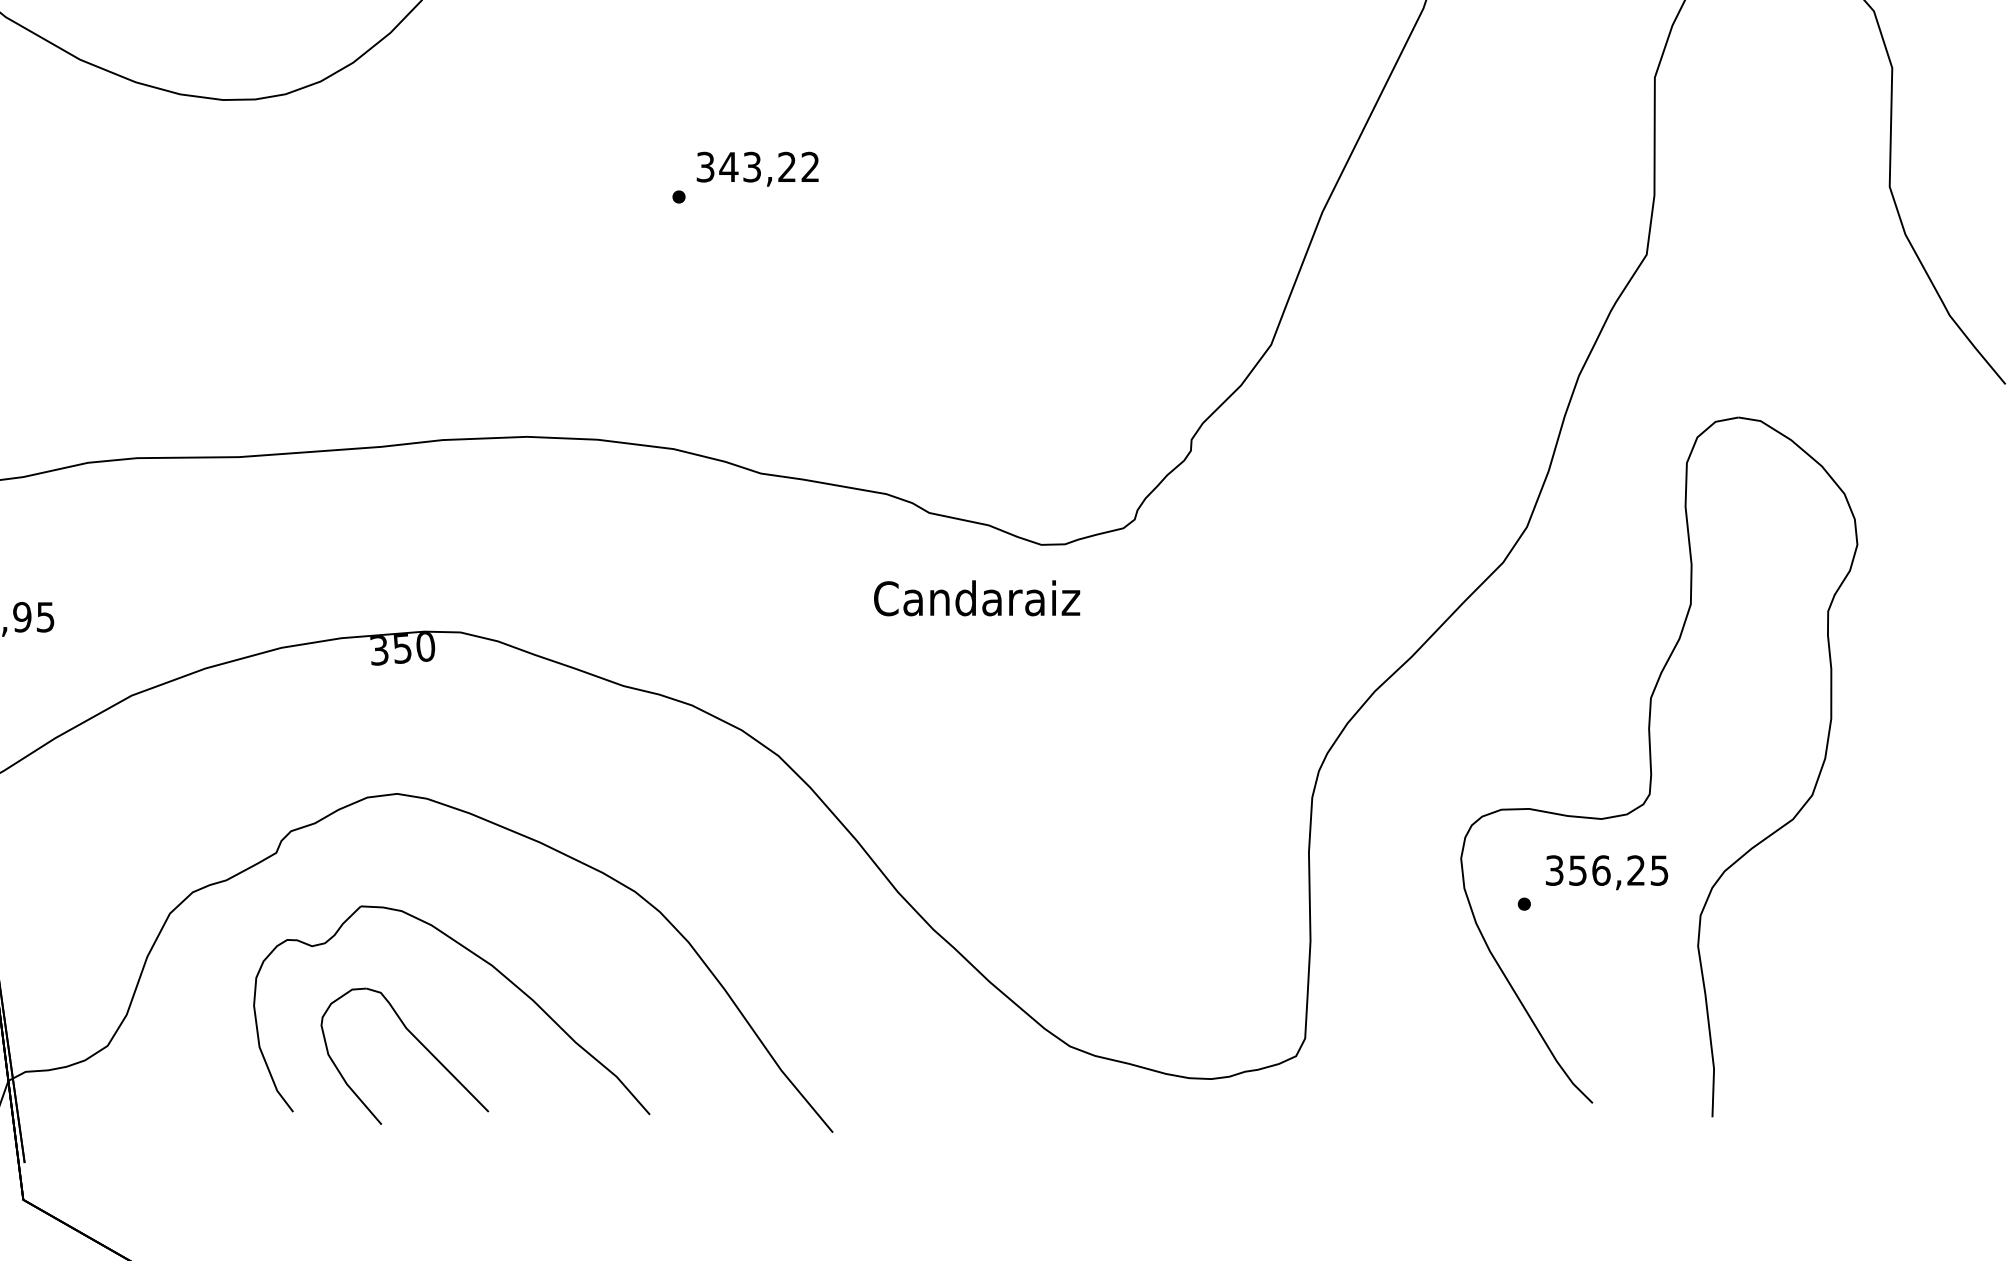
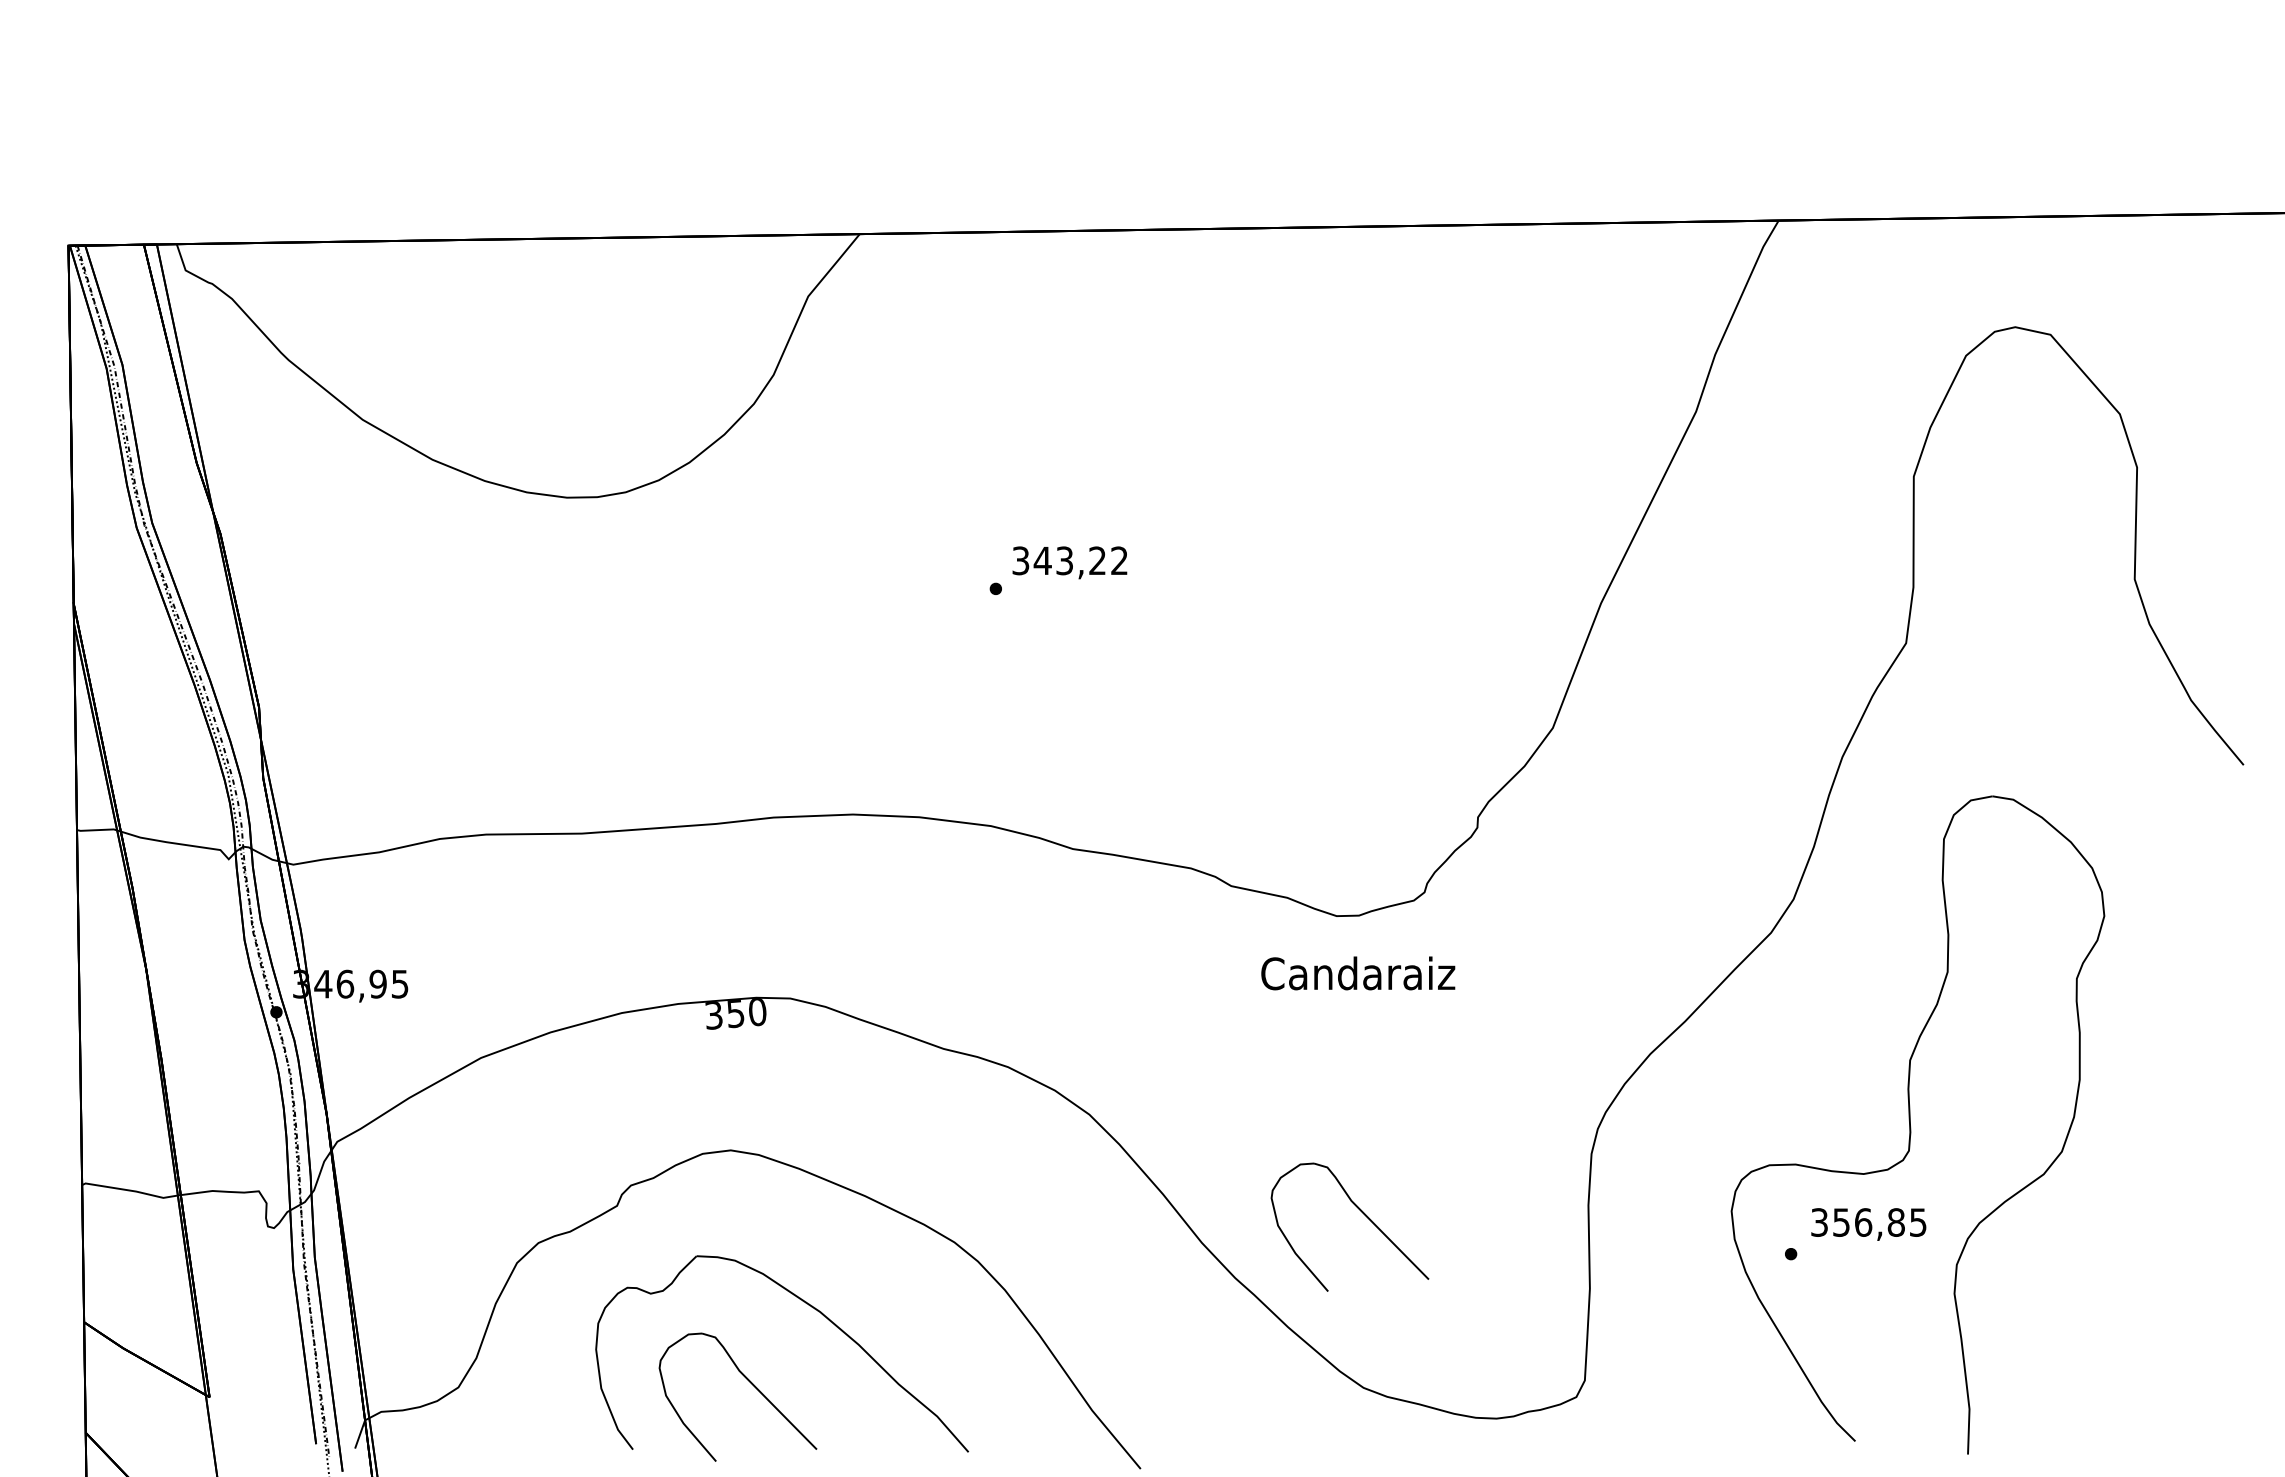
text: (977, 598) -> (1358, 973), moved
part: (1068, 860) -> (1362, 1213), added
text: (1635, 870) -> (1895, 1222), 356,25 -> 356,85

